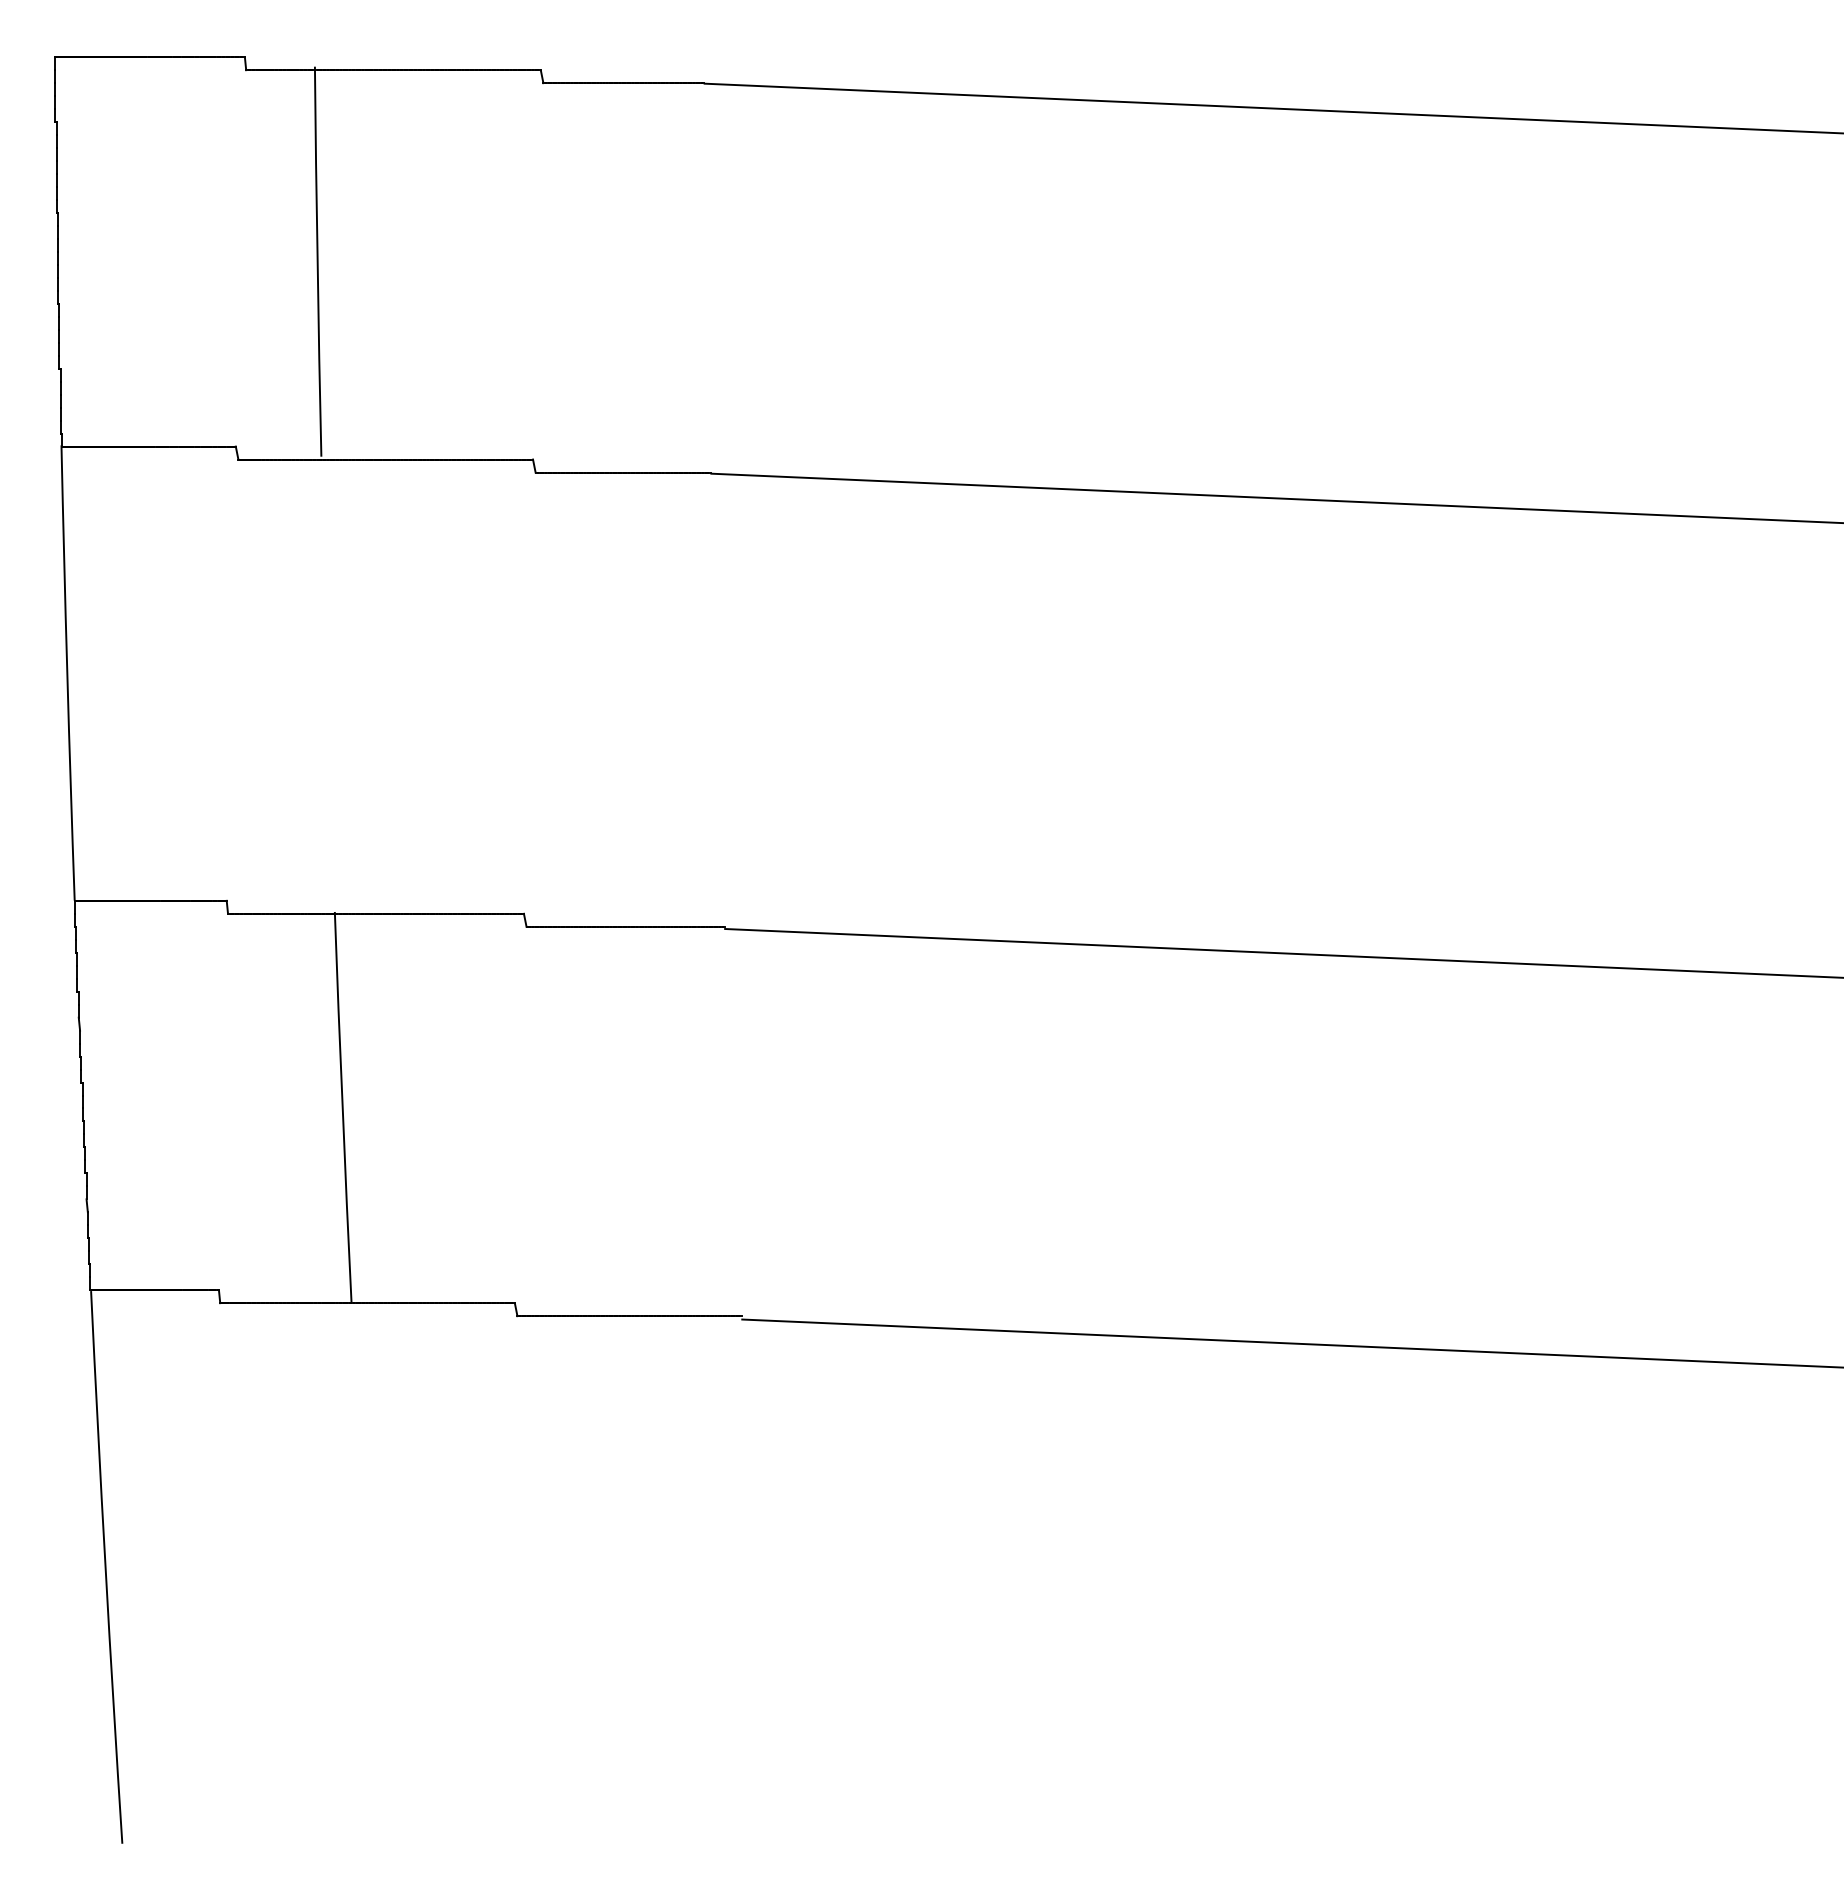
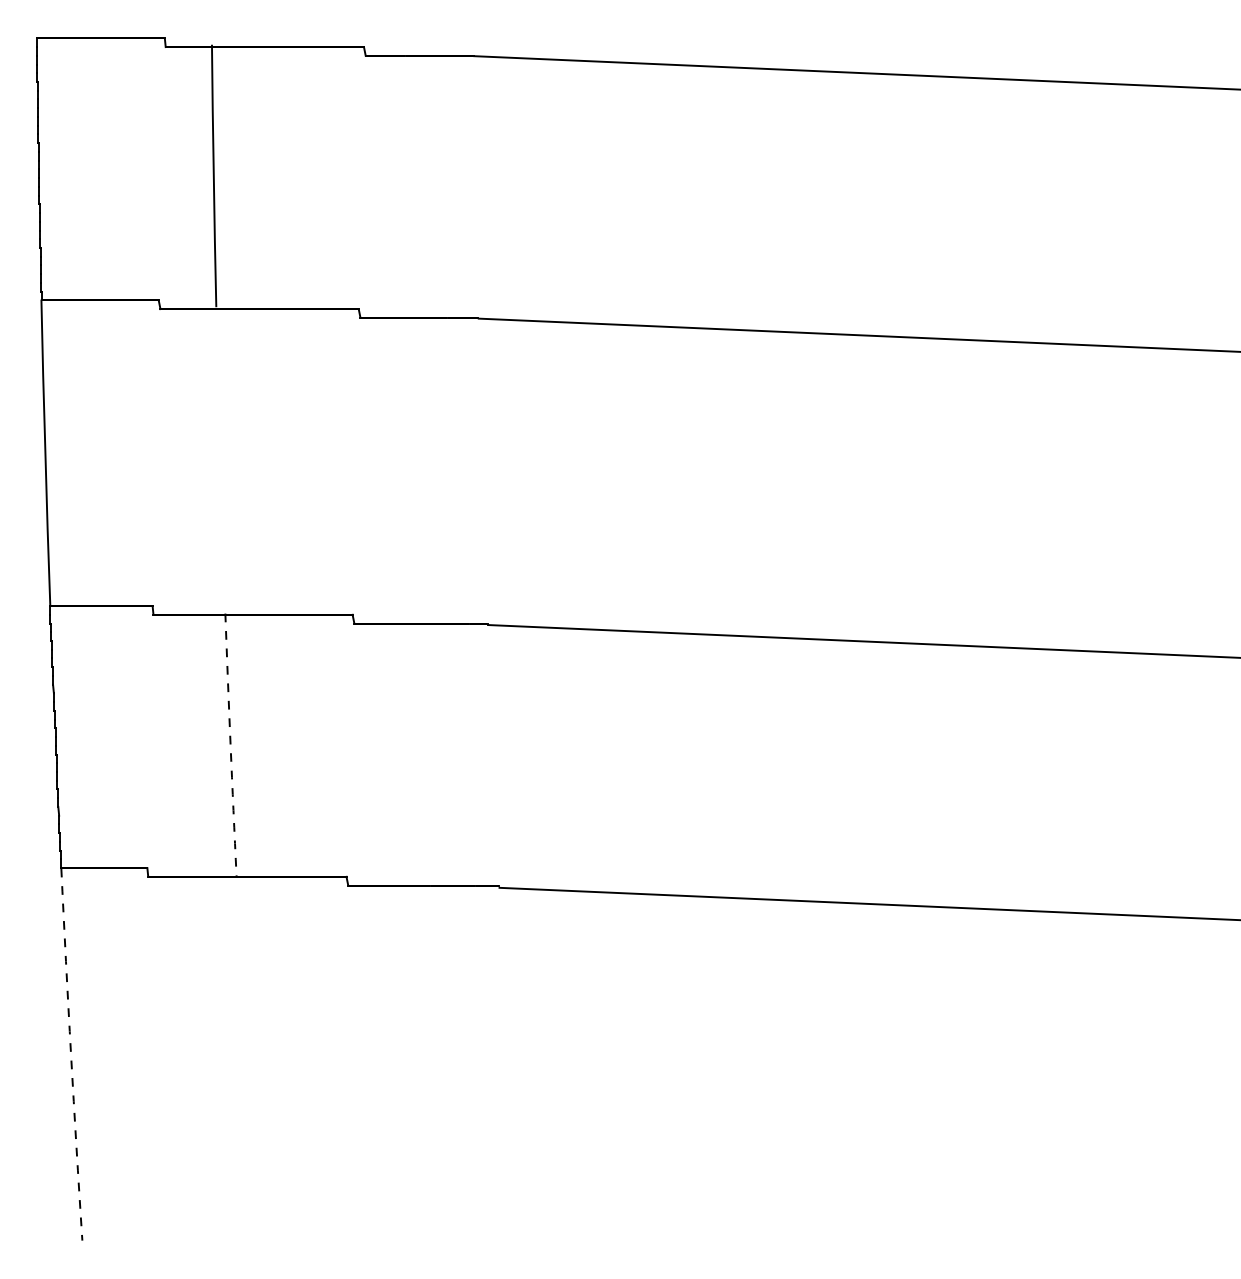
arc: (342, 1106) -> (230, 744), solid -> dashed
arc: (106, 1567) -> (71, 1054), solid -> dashed

